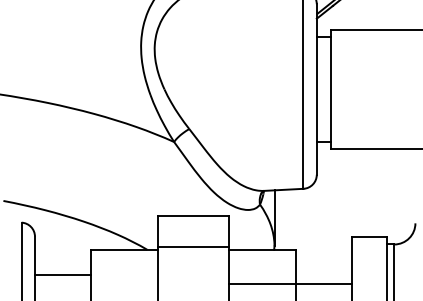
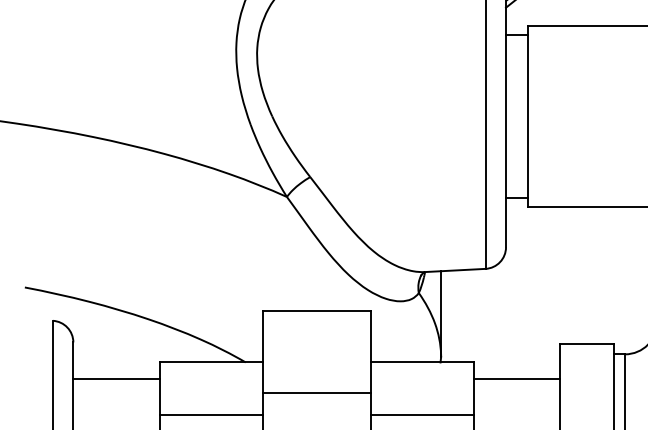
line: (193, 246) -> (316, 392), moved
line: (63, 274) -> (117, 378), moved
line: (124, 283) -> (210, 414), added
line: (323, 283) -> (516, 378), moved

